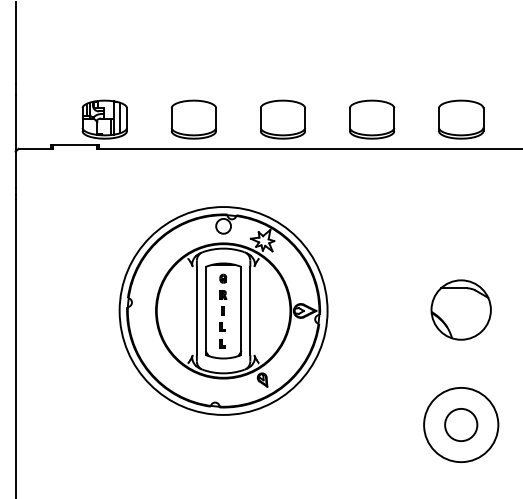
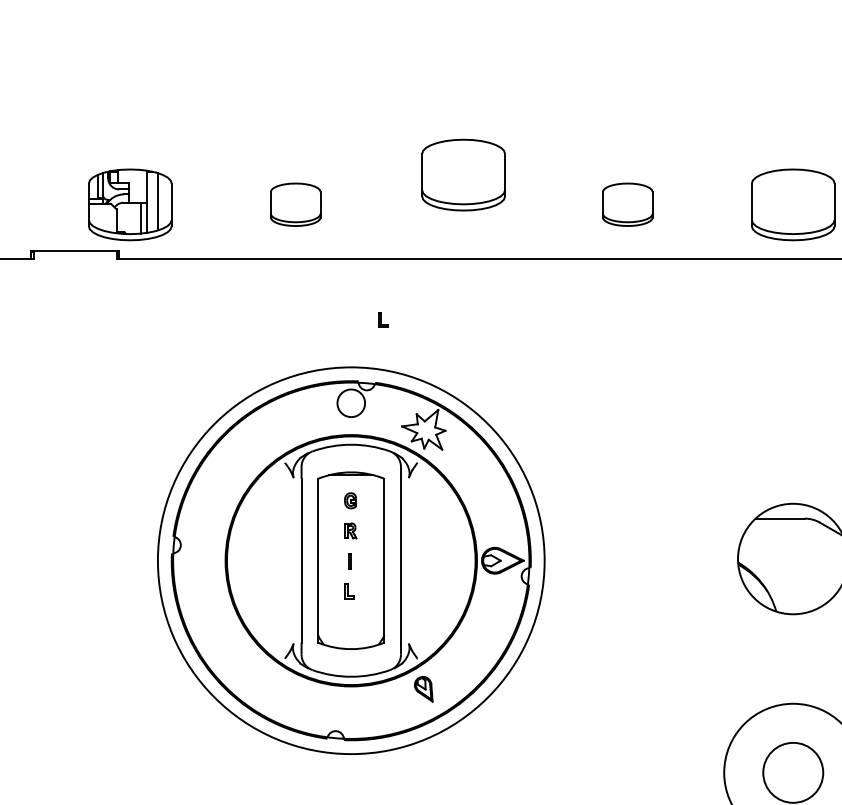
part: (193, 119) -> (295, 204), size x0.6
part: (282, 119) -> (462, 174), moved
part: (372, 119) -> (628, 204), size x0.6
part: (222, 343) -> (382, 319), moved

